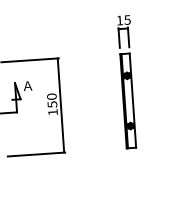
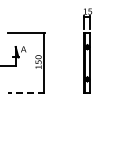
line: (35, 154) -> (25, 93), solid -> dashed

